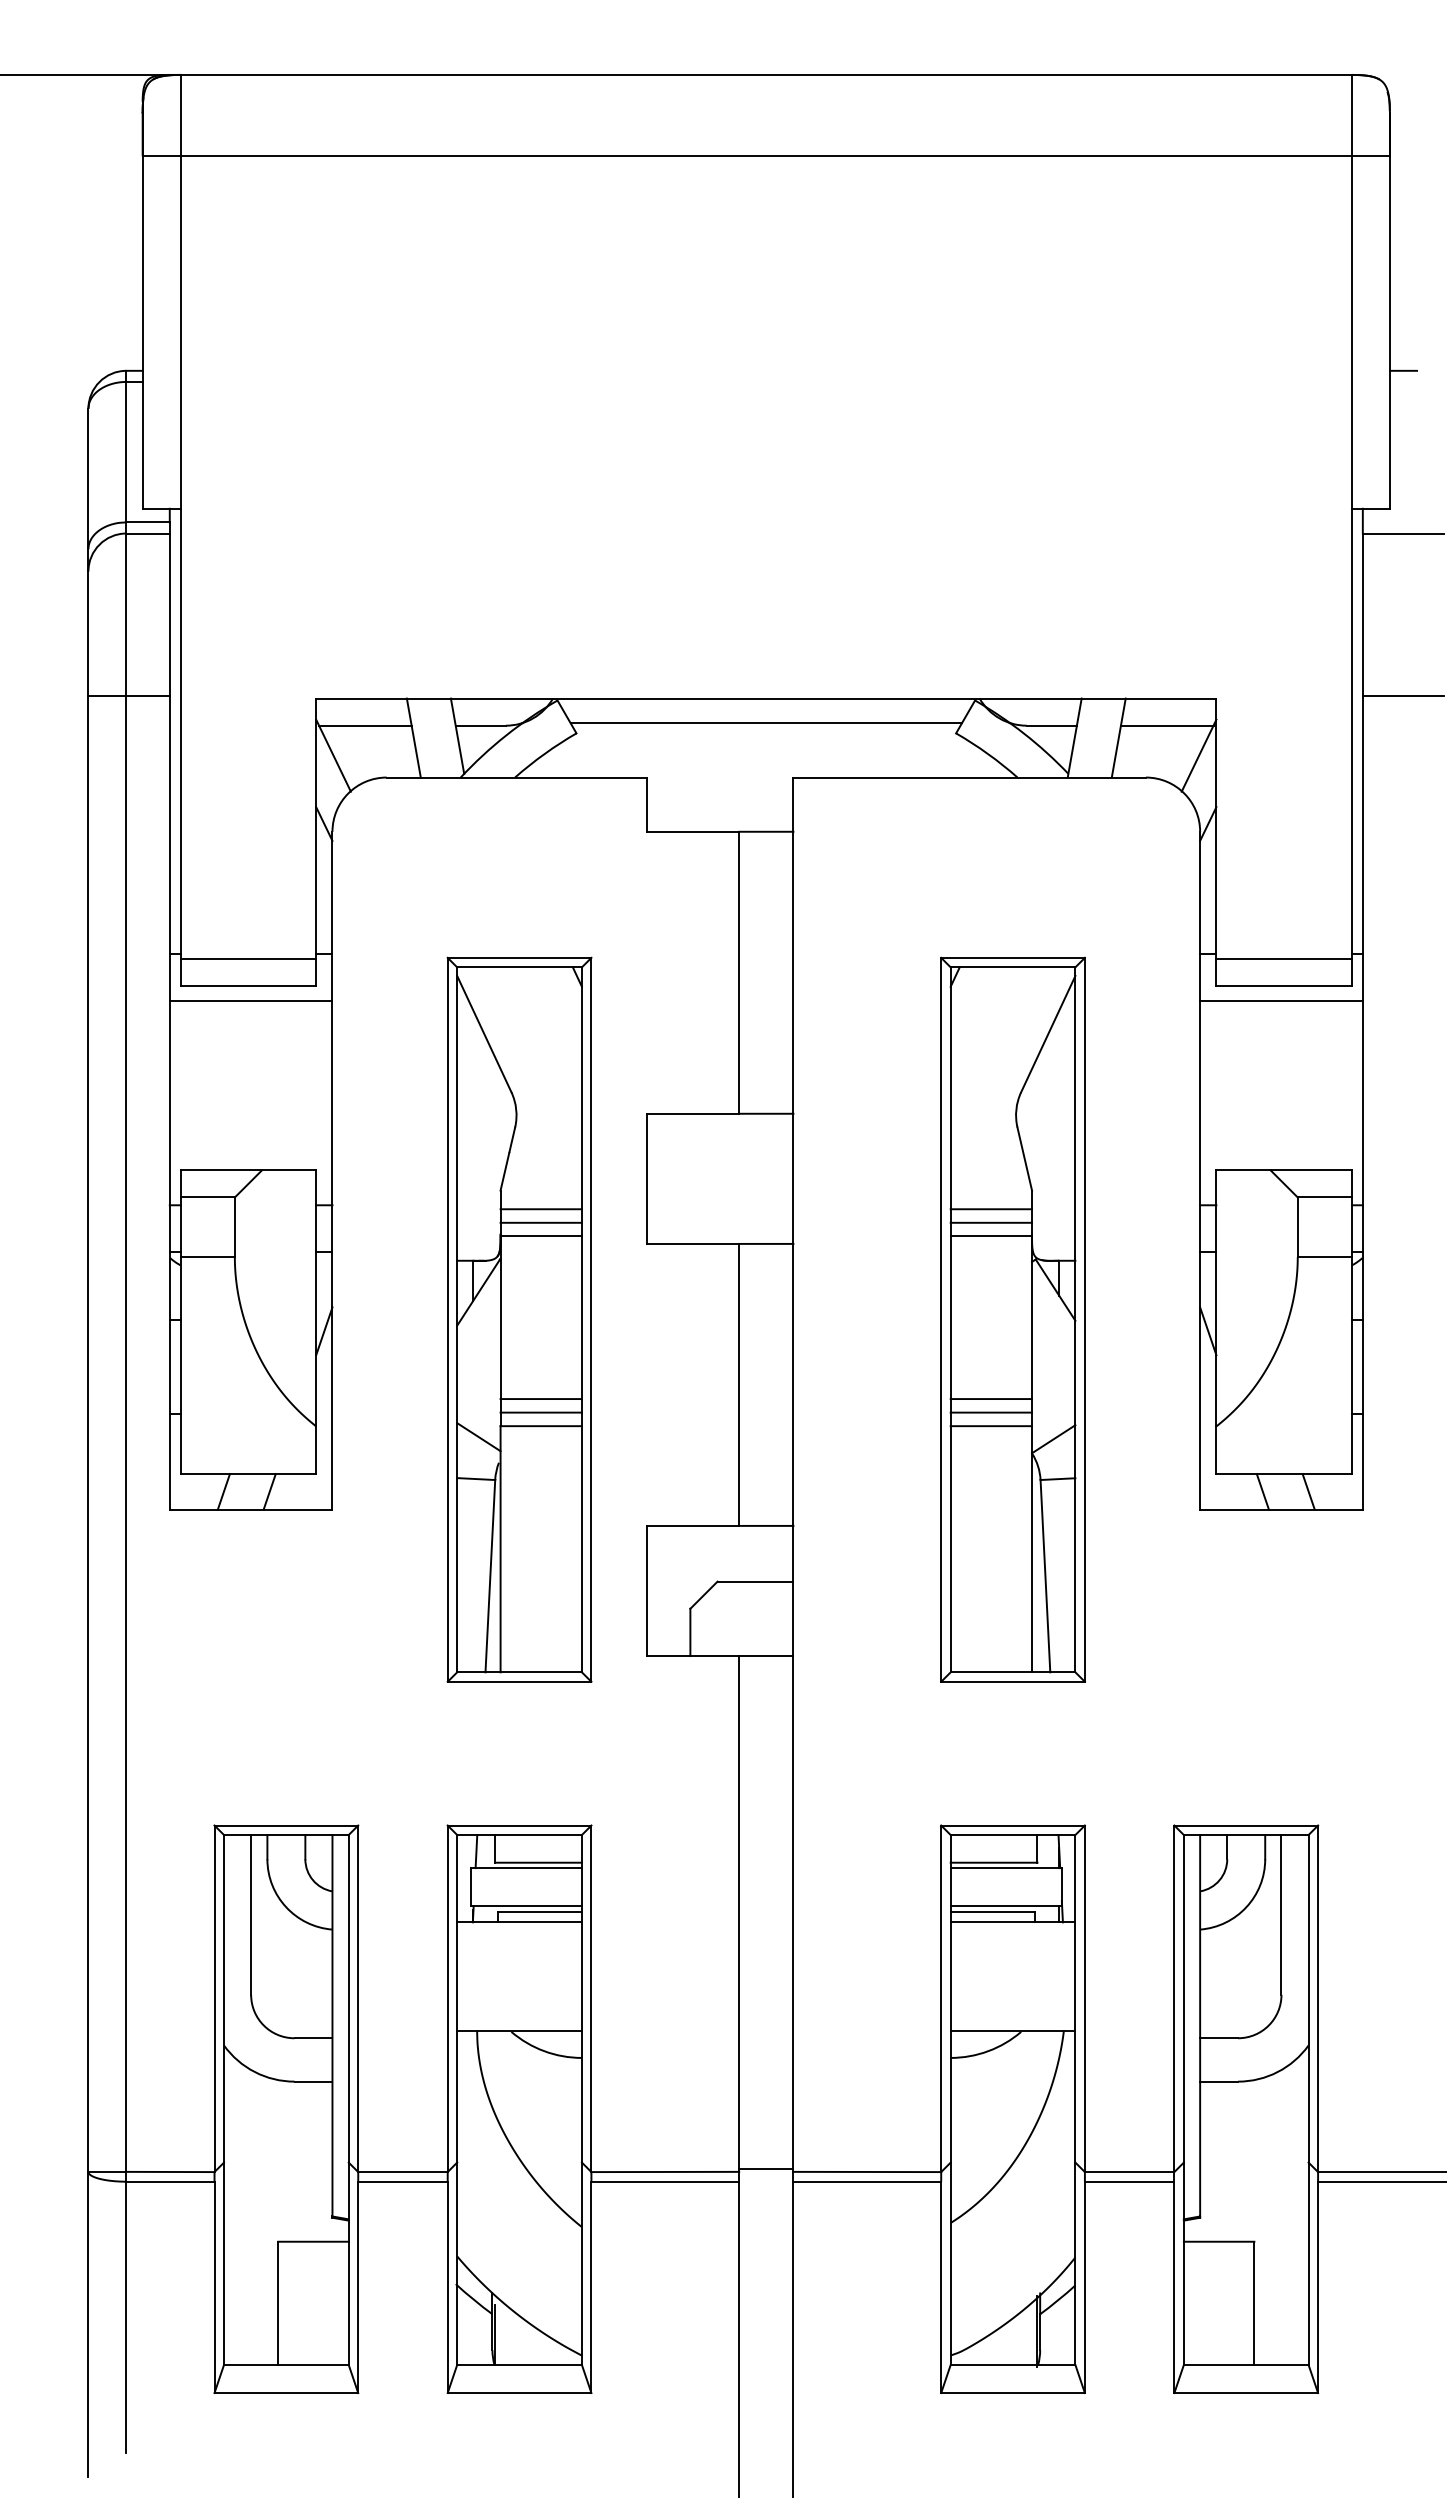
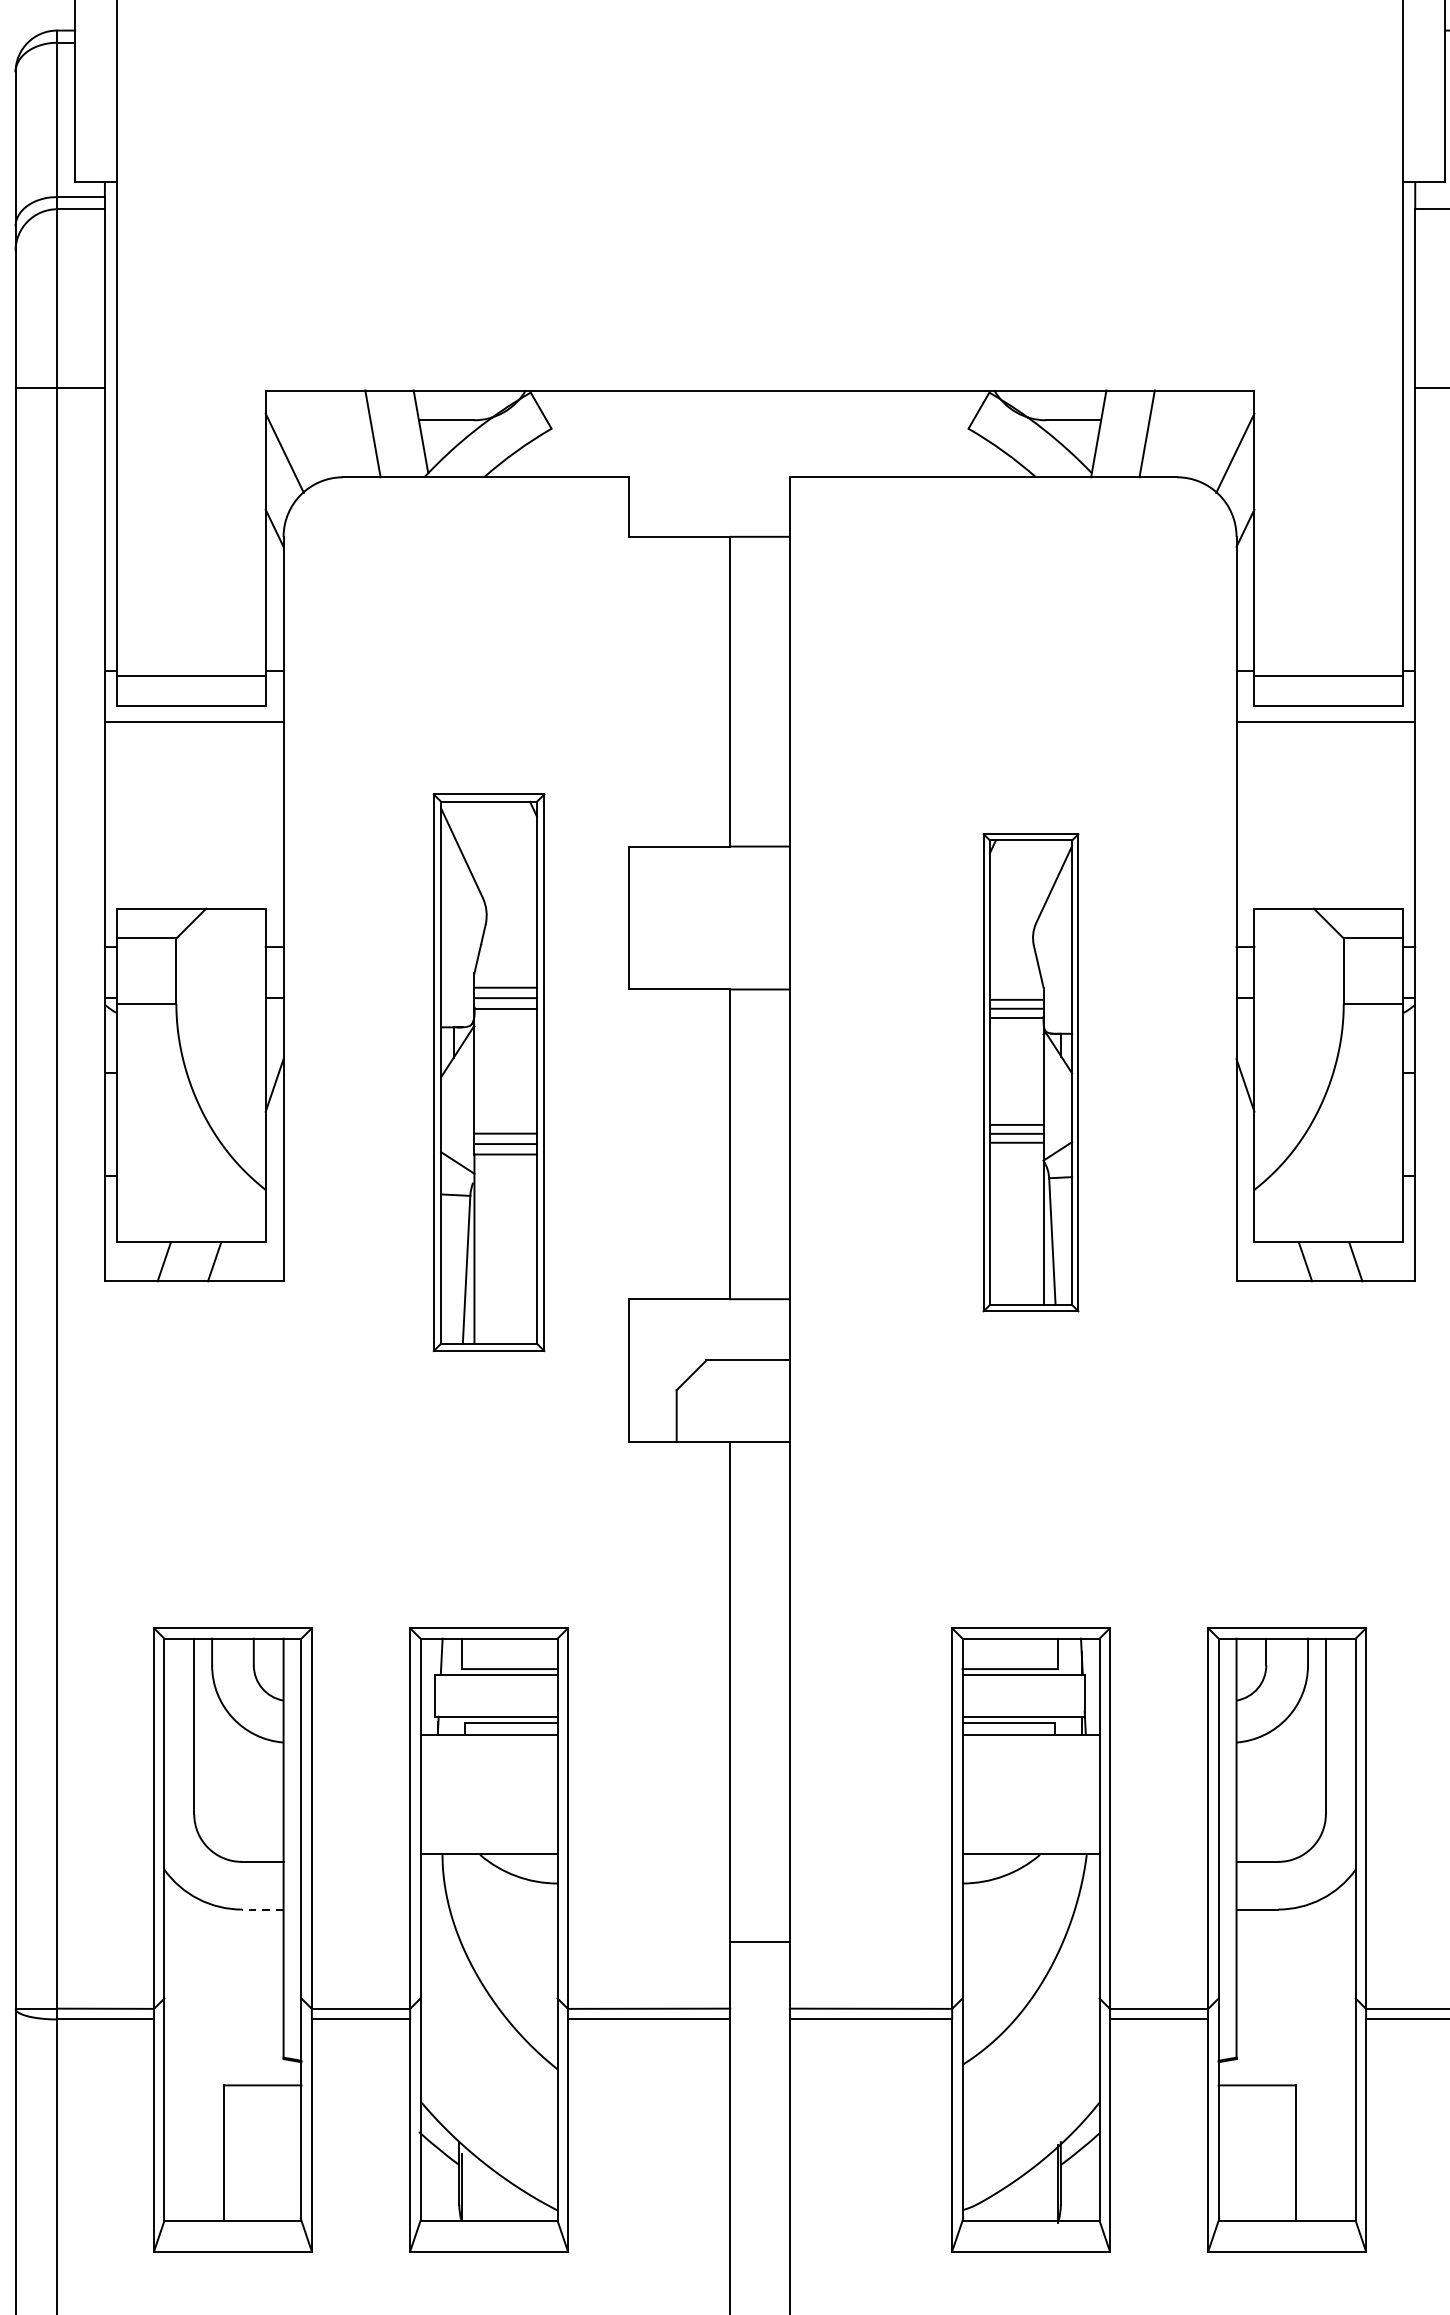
line: (766, 723) -> (760, 417), removed
line: (365, 725) -> (319, 420), removed
line: (1166, 725) -> (1199, 420), removed
part: (519, 1319) -> (488, 1072), size x0.7
part: (1012, 1319) -> (1030, 1072), size x0.6
line: (313, 2081) -> (262, 1909), solid -> dashed
line: (766, 2169) -> (760, 1942), moved

